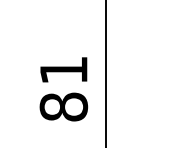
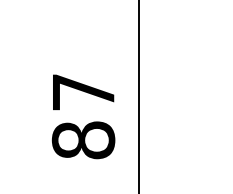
text: (63, 70) -> (83, 92), 81 -> 87

